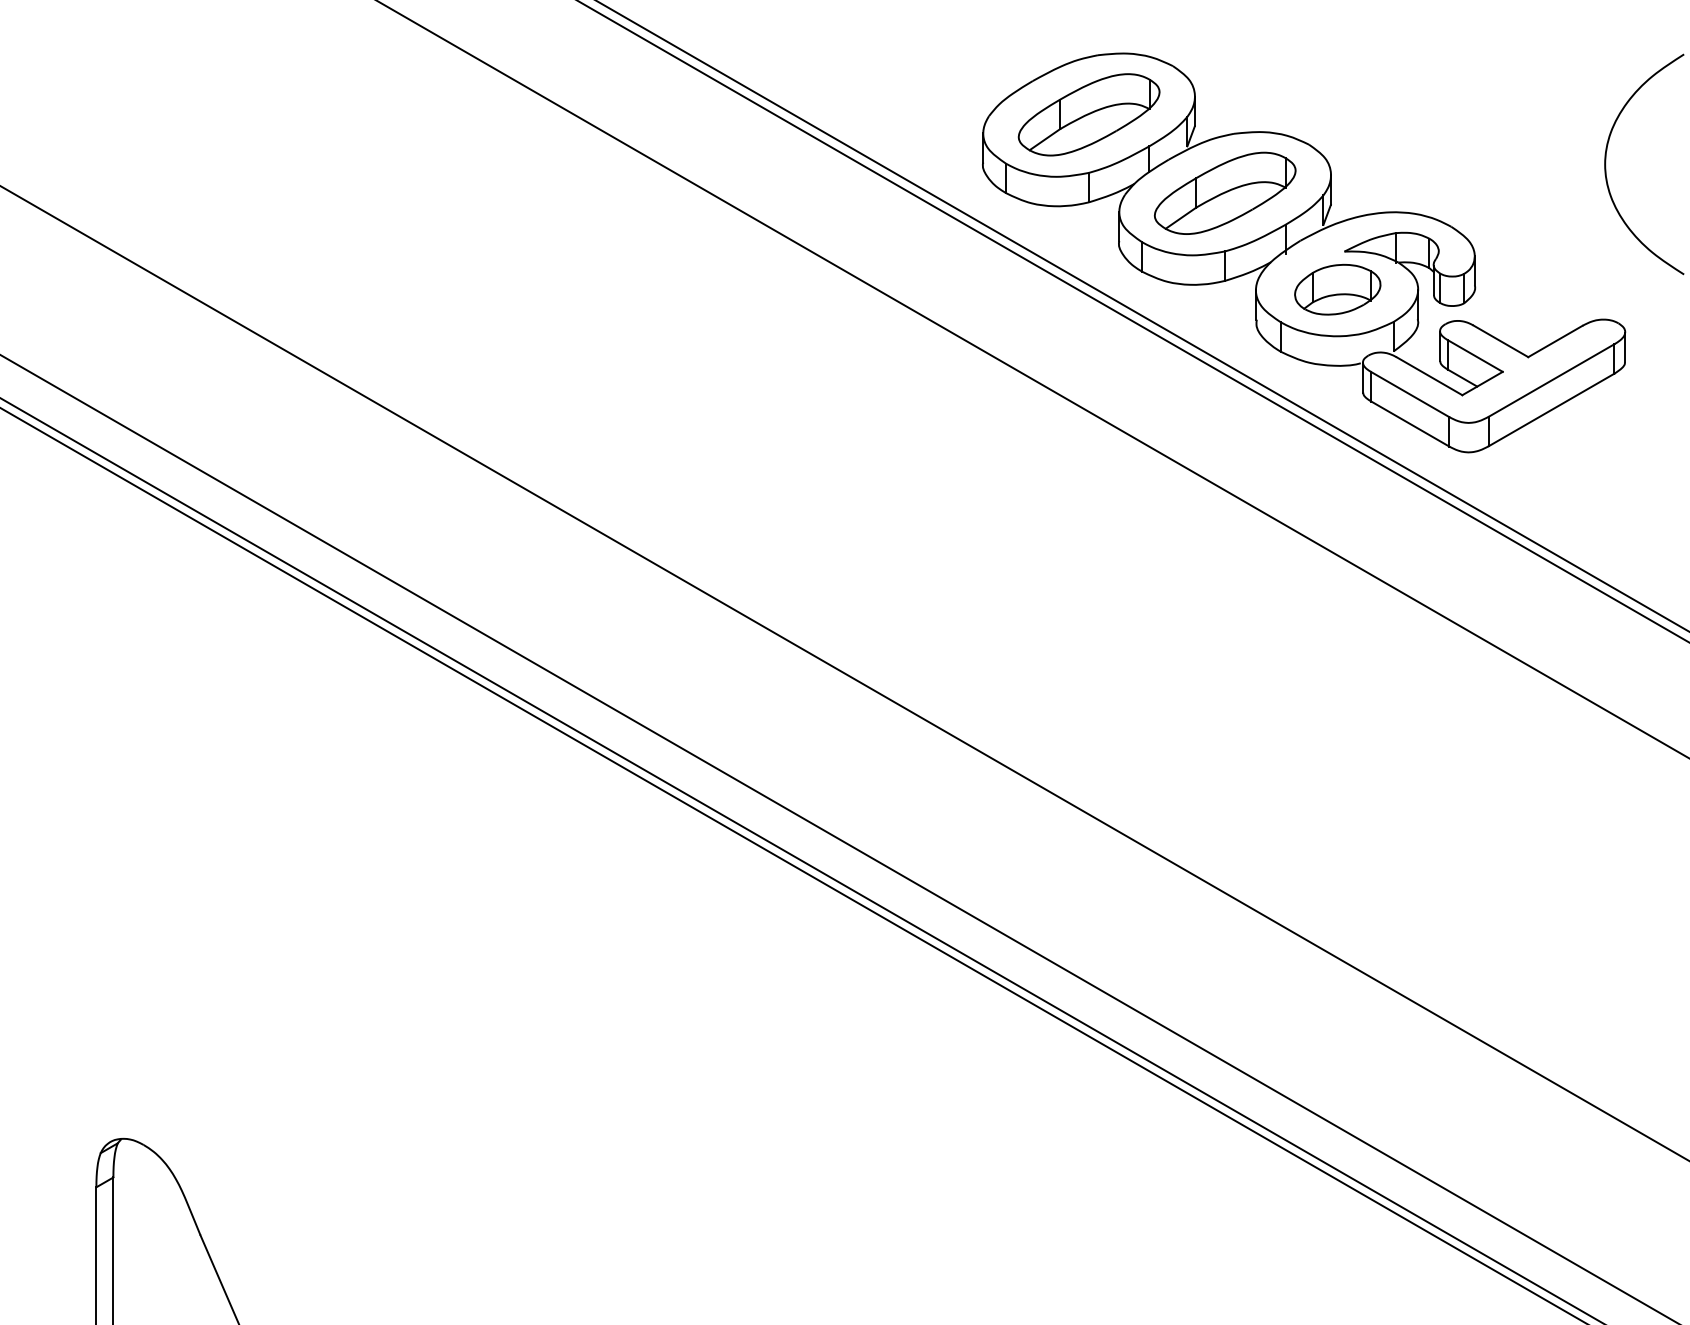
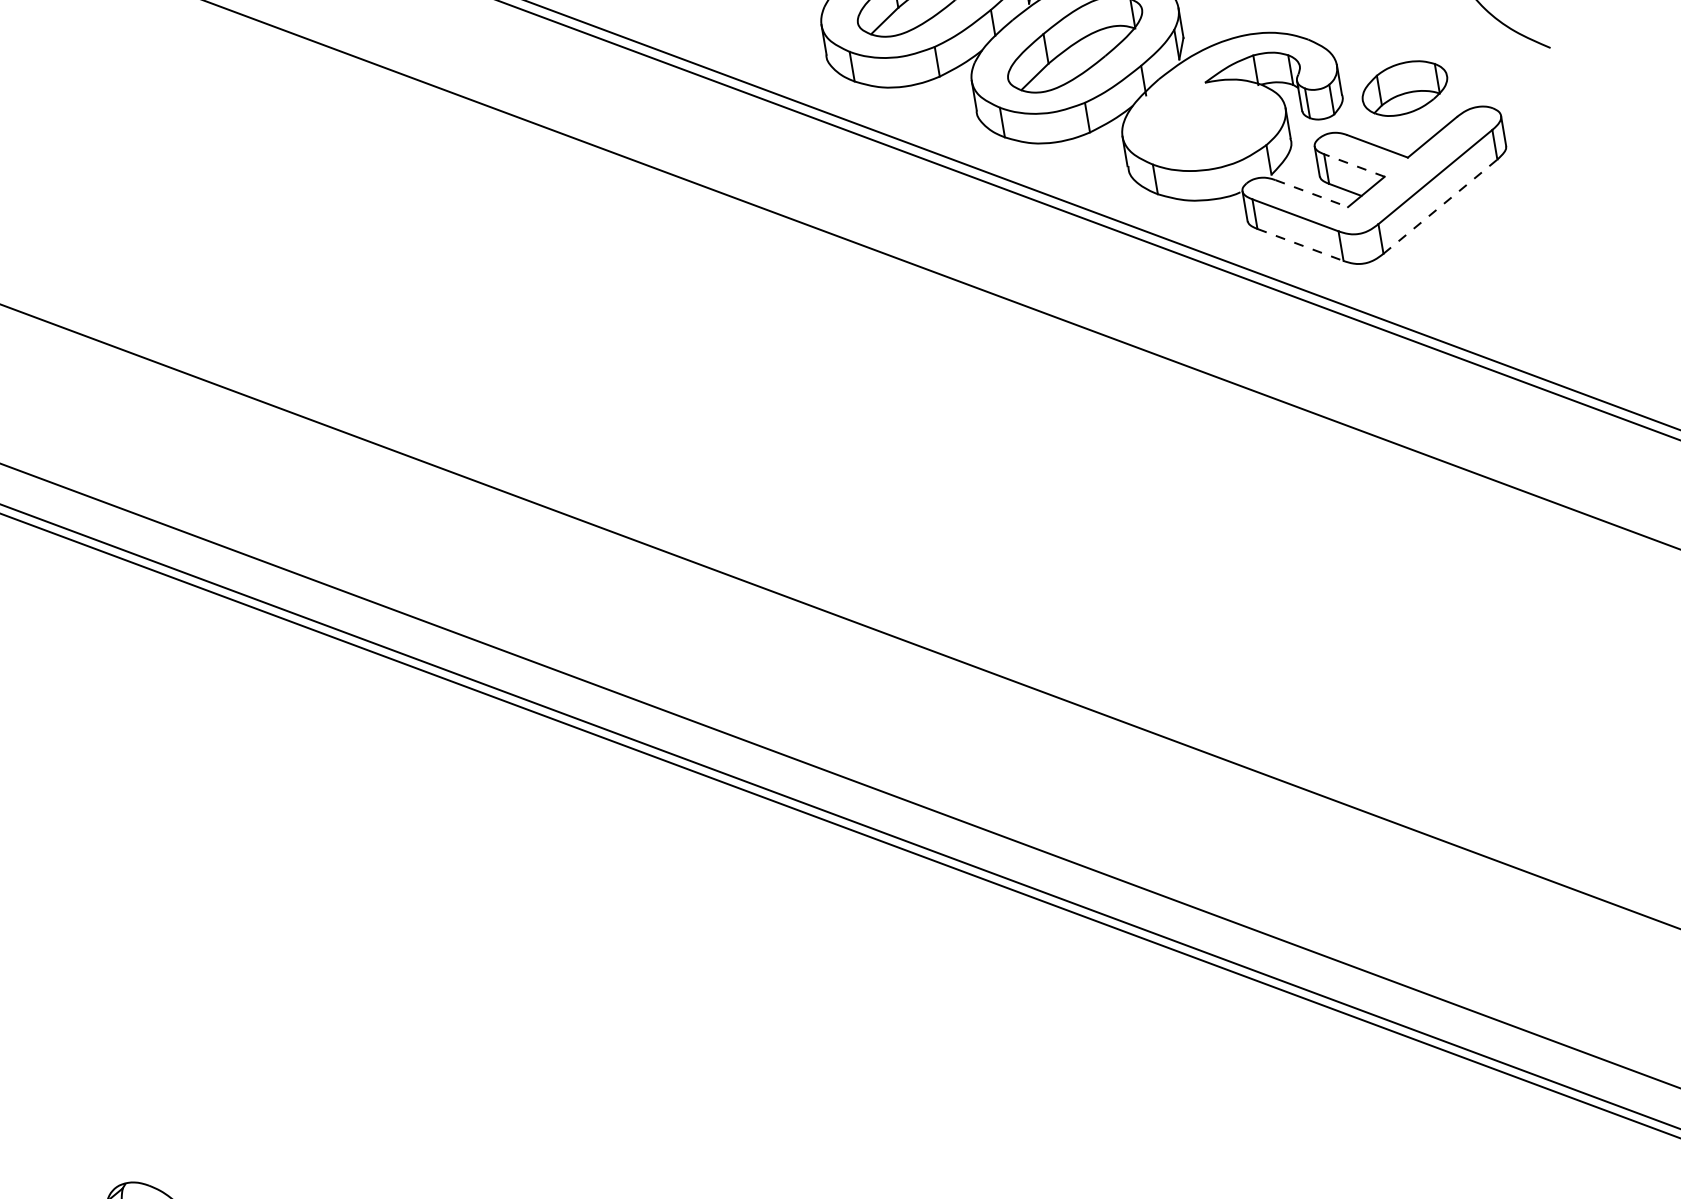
part: (1337, 289) -> (1404, 88), moved
line: (1475, 356) -> (1354, 165), solid -> dashed
line: (1429, 376) -> (1311, 193), solid -> dashed
line: (1552, 409) -> (1441, 206), solid -> dashed
line: (1410, 424) -> (1300, 245), solid -> dashed

